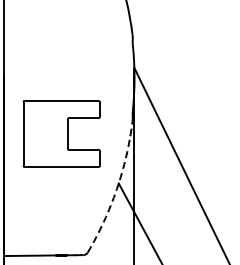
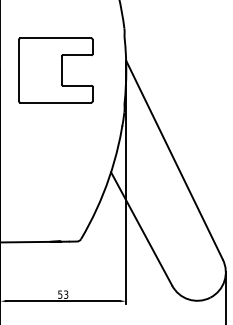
part: (61, 134) -> (55, 70), moved
arc: (117, 189) -> (109, 178), dashed -> solid

